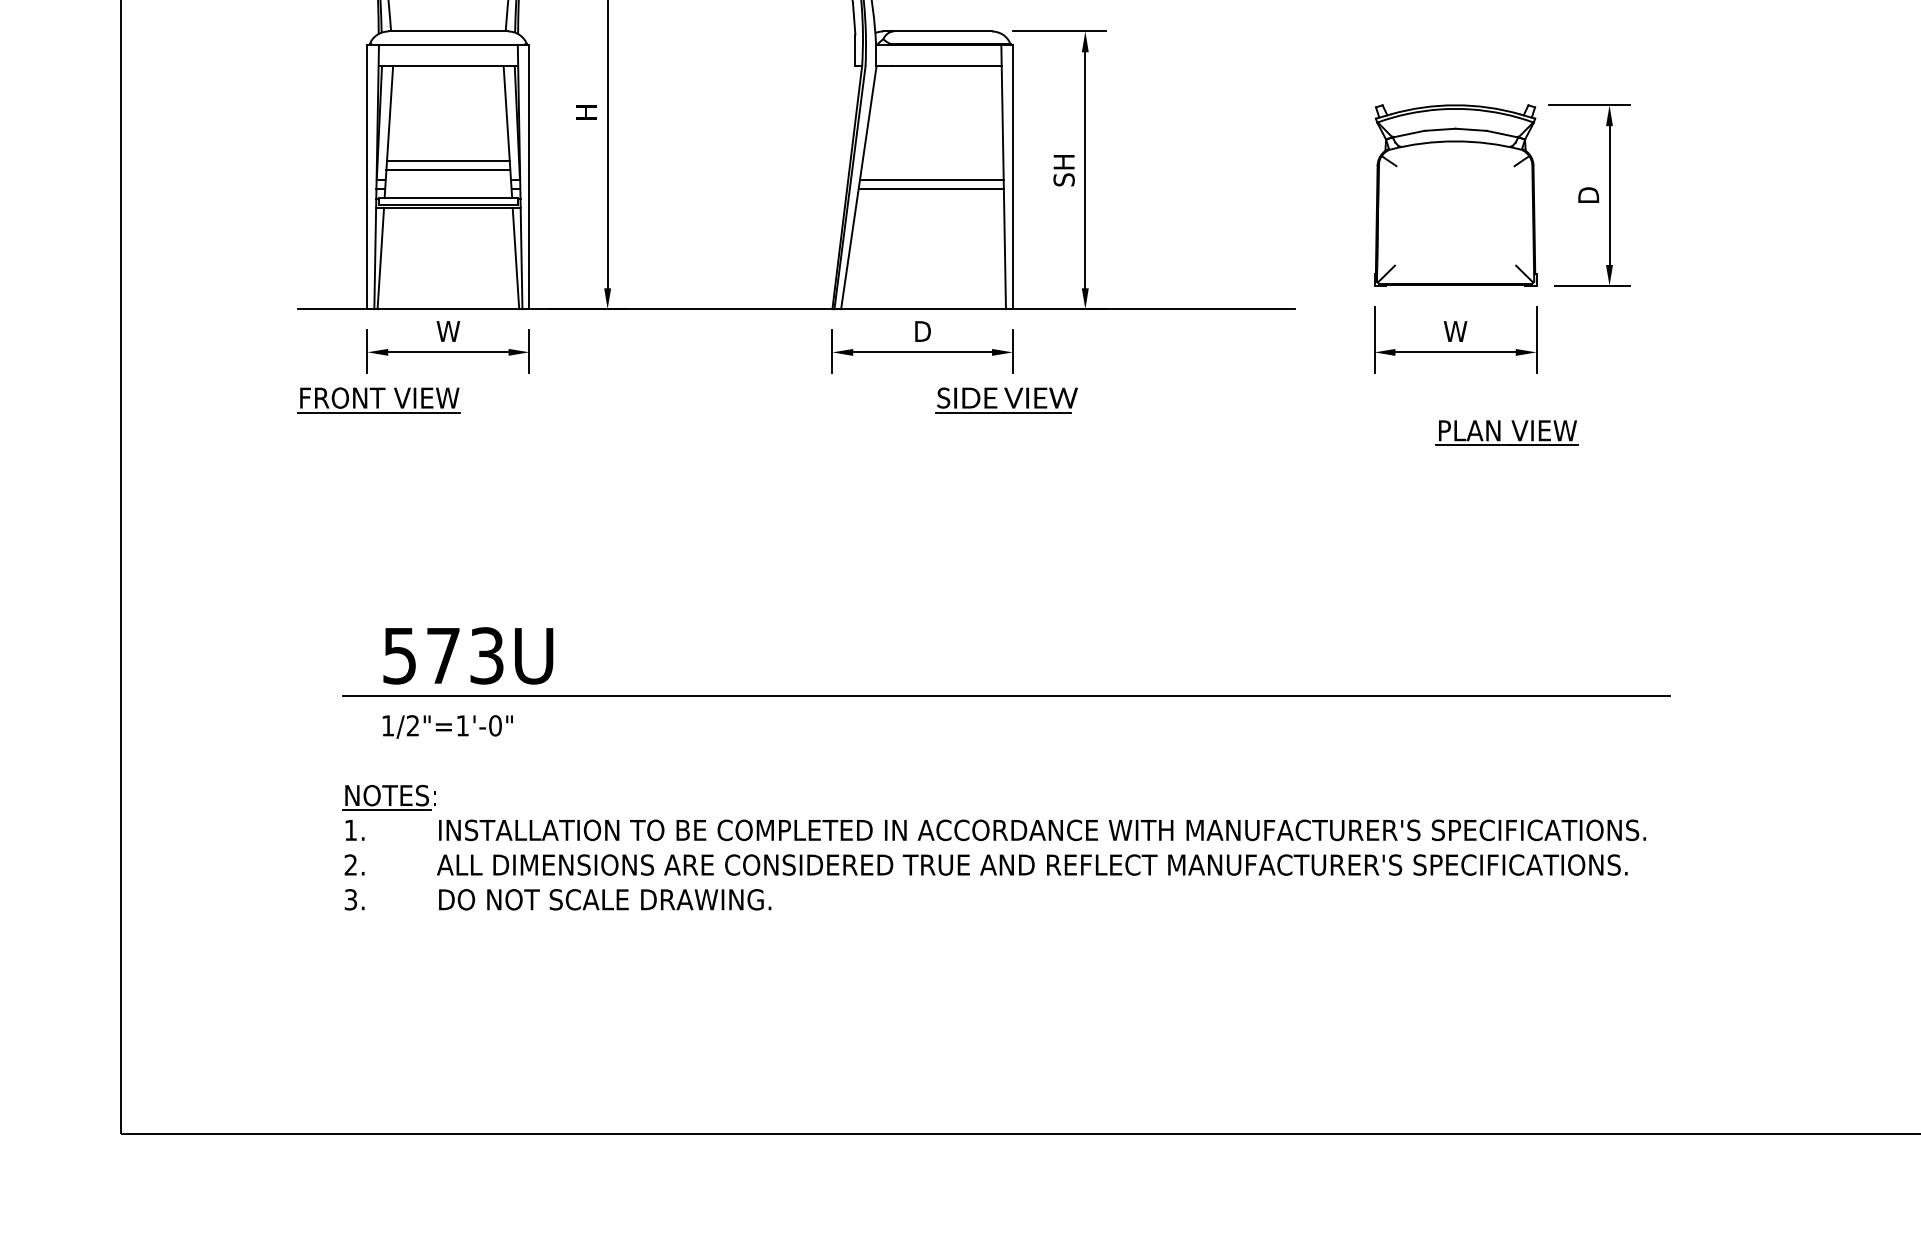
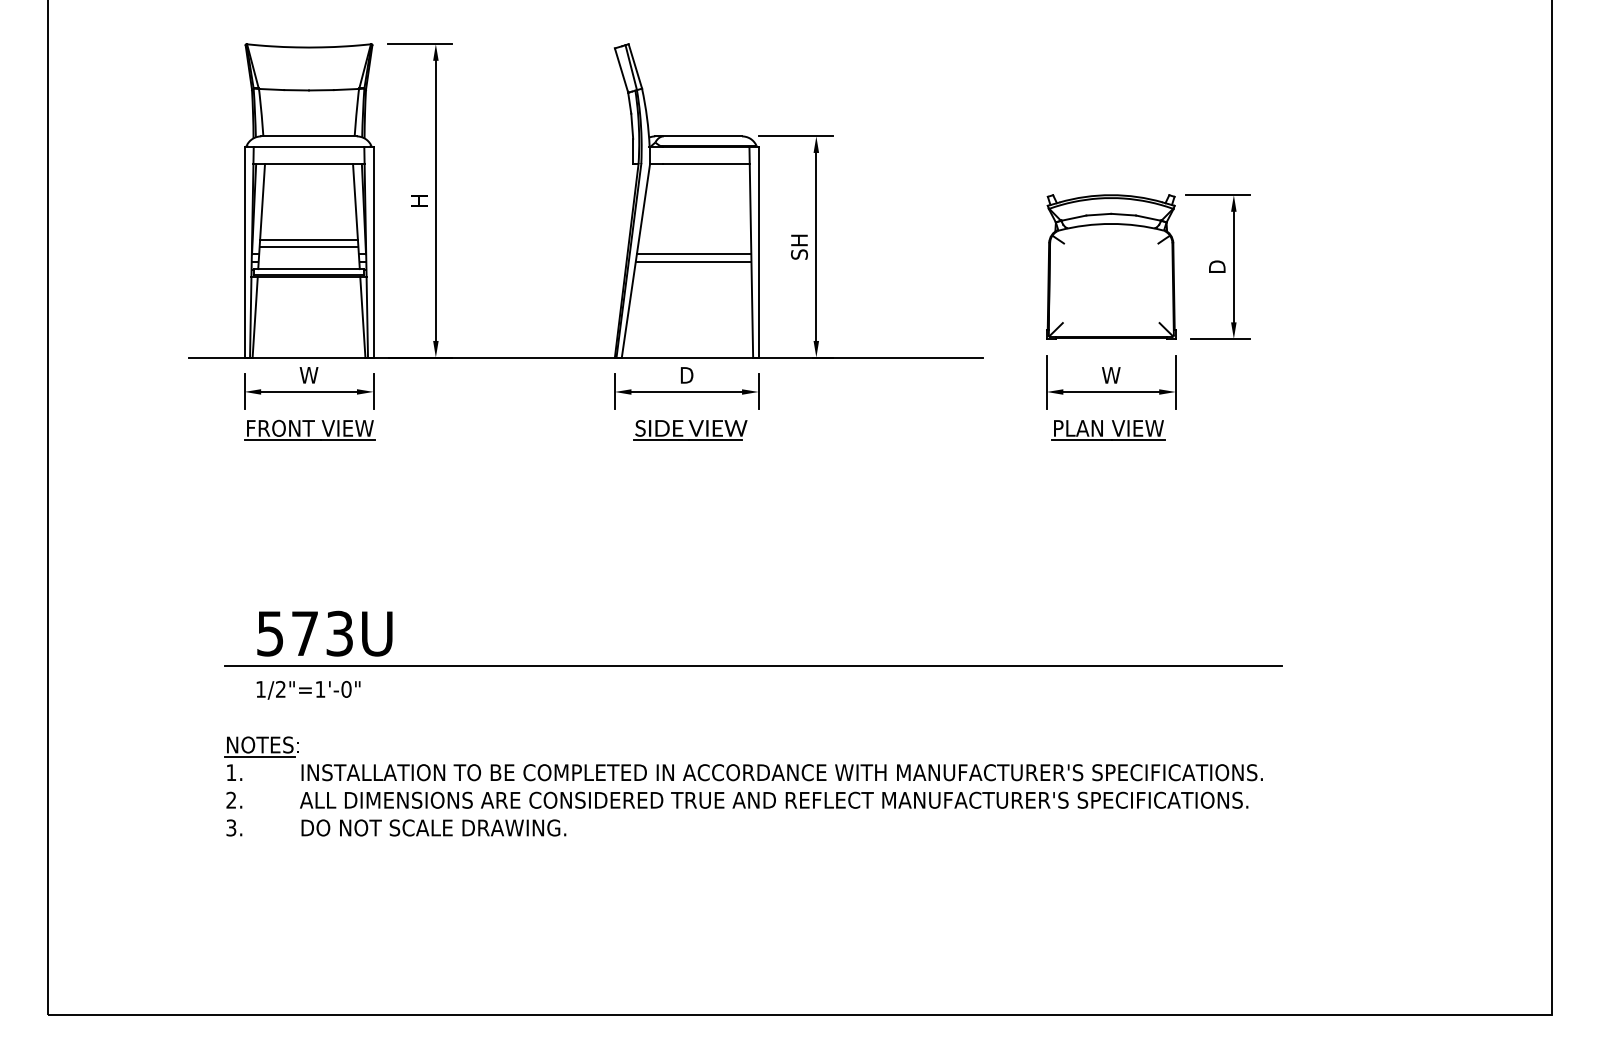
part: (378, 399) -> (309, 429), moved
part: (1006, 400) -> (690, 430), moved
part: (1507, 433) -> (1108, 430), moved

